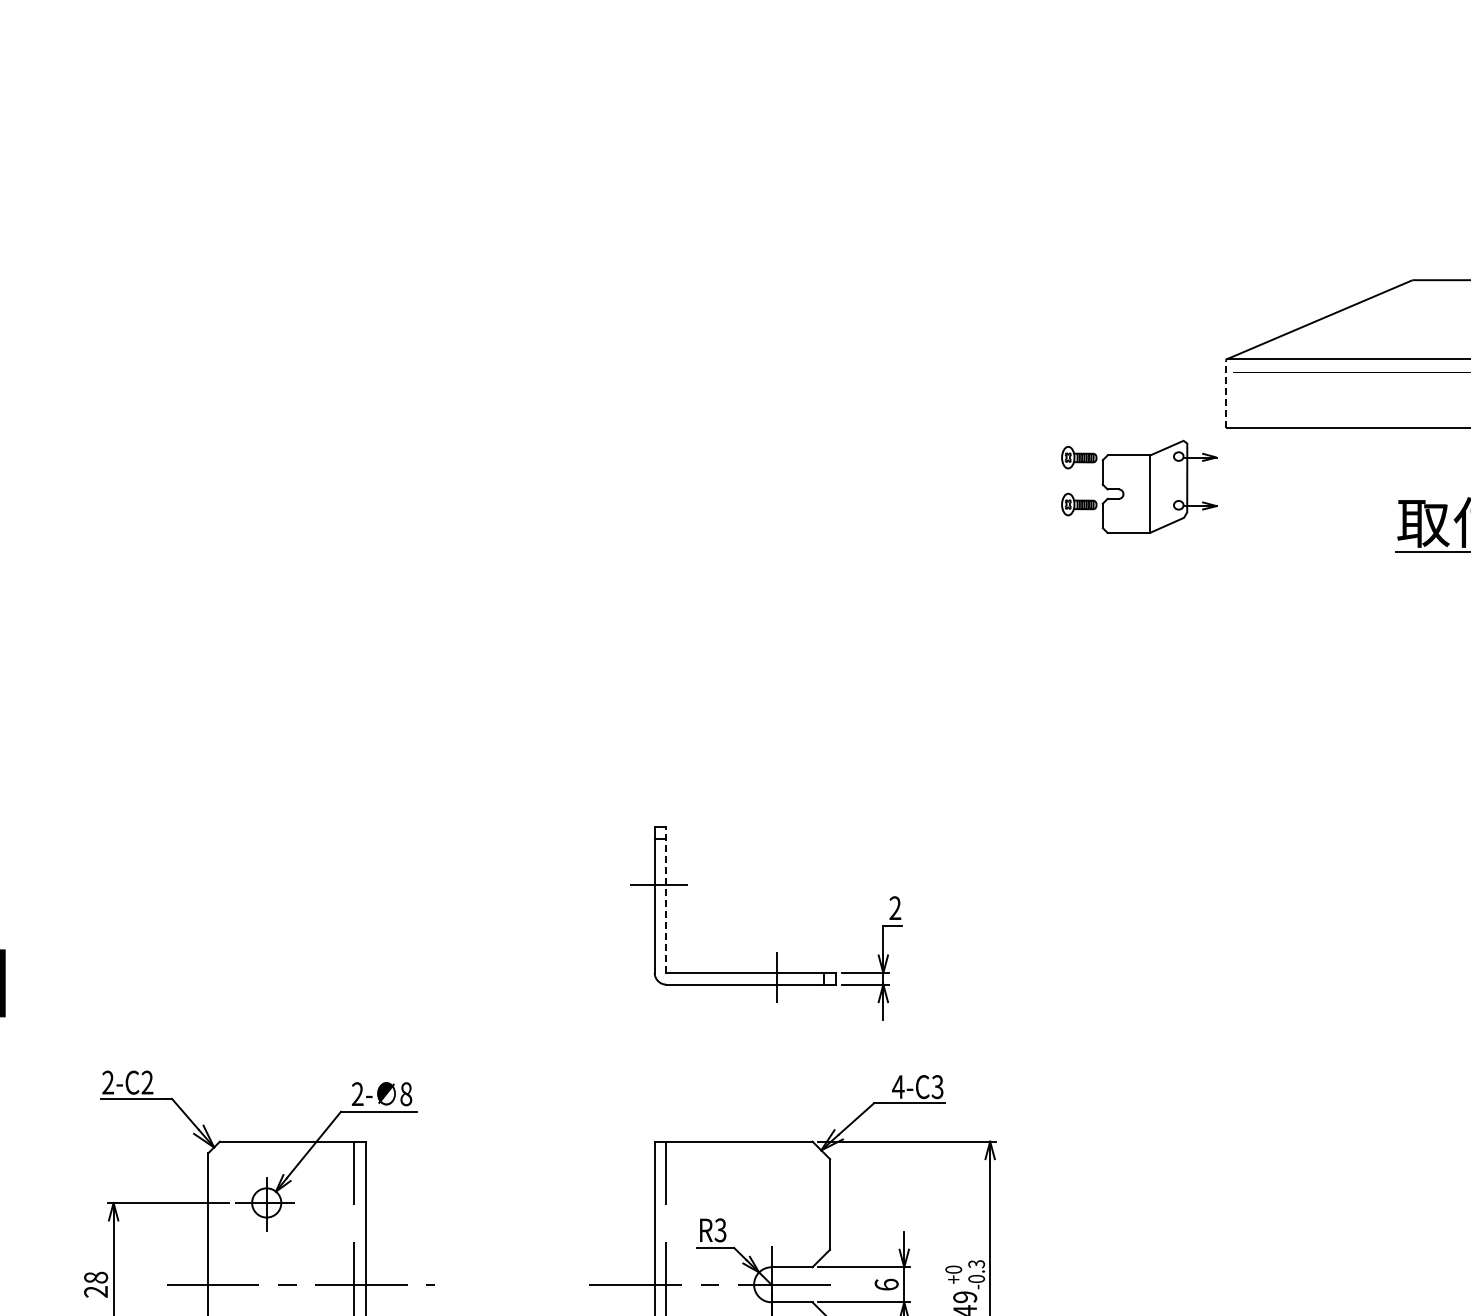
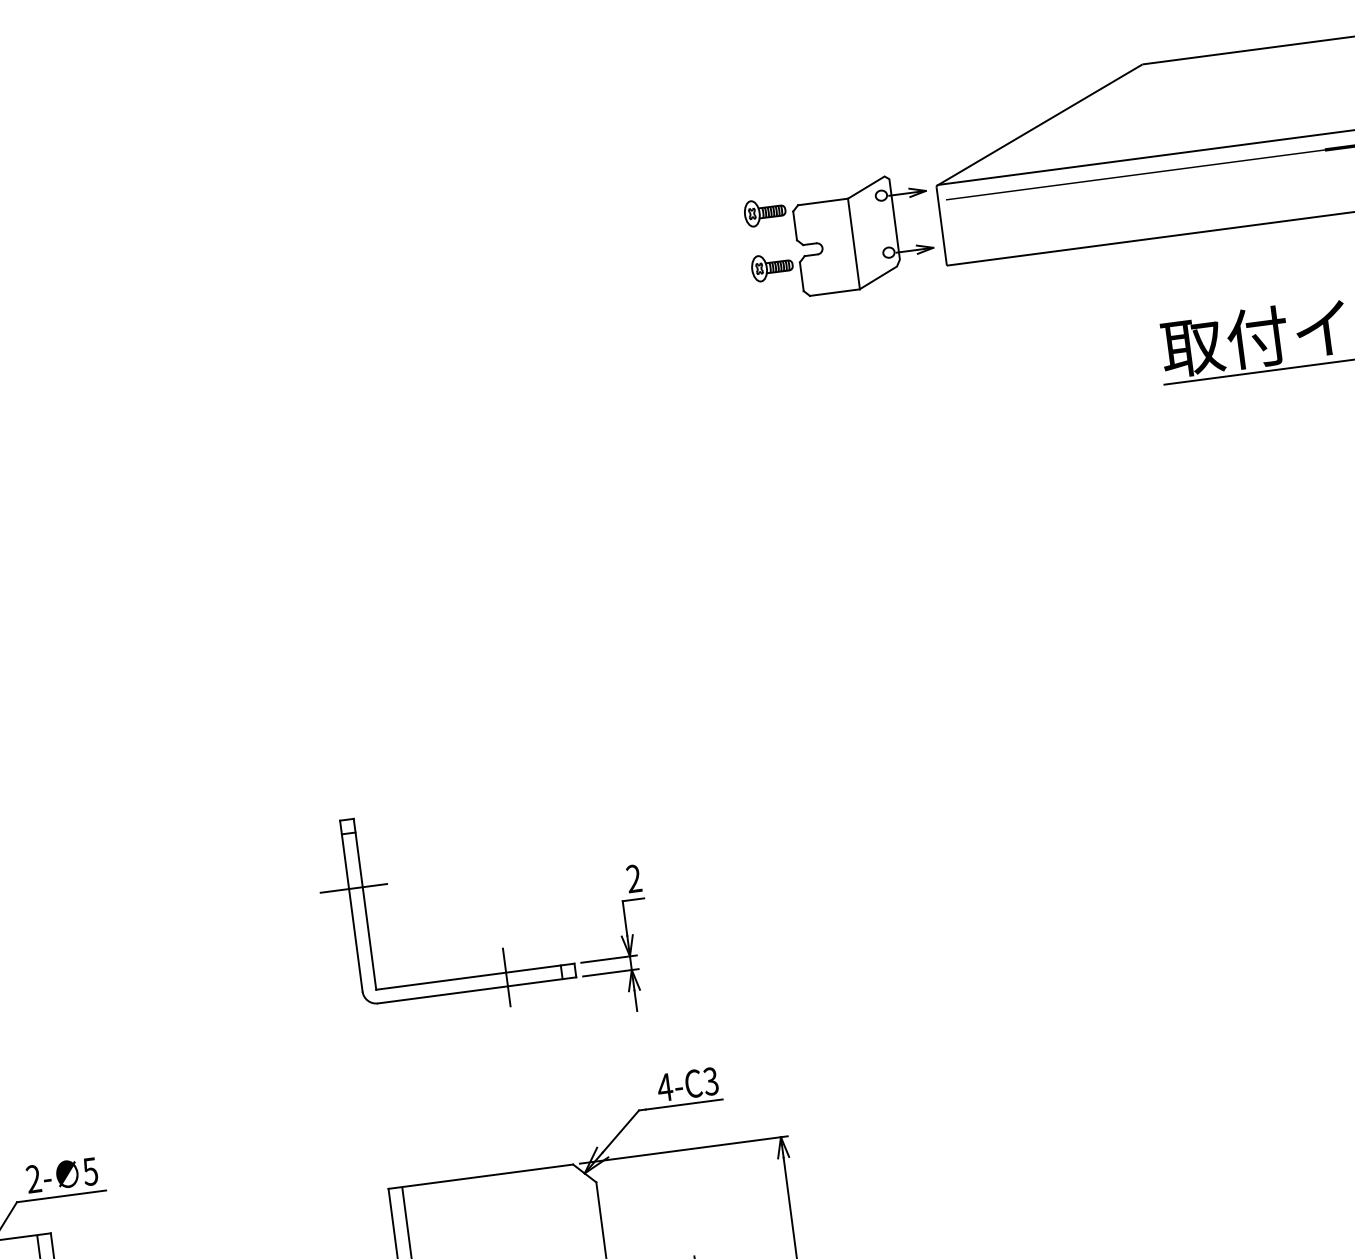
line: (1226, 393) -> (942, 225), dashed -> solid
part: (1139, 486) -> (840, 236), moved
line: (666, 899) -> (365, 903), dashed -> solid
text: (406, 1094) -> (90, 1171), 8 -> 5

